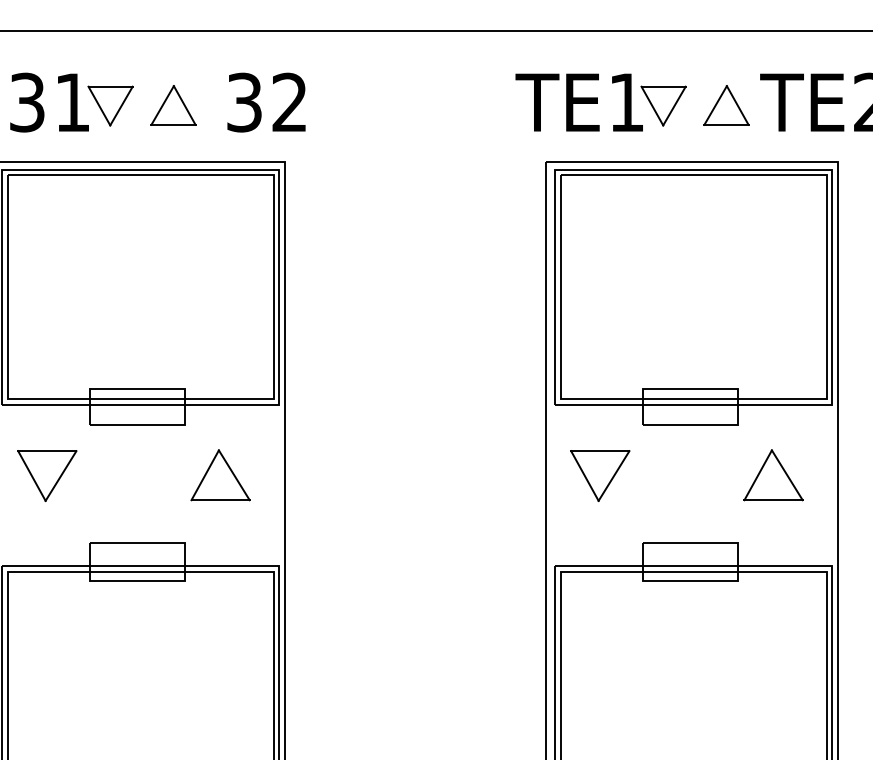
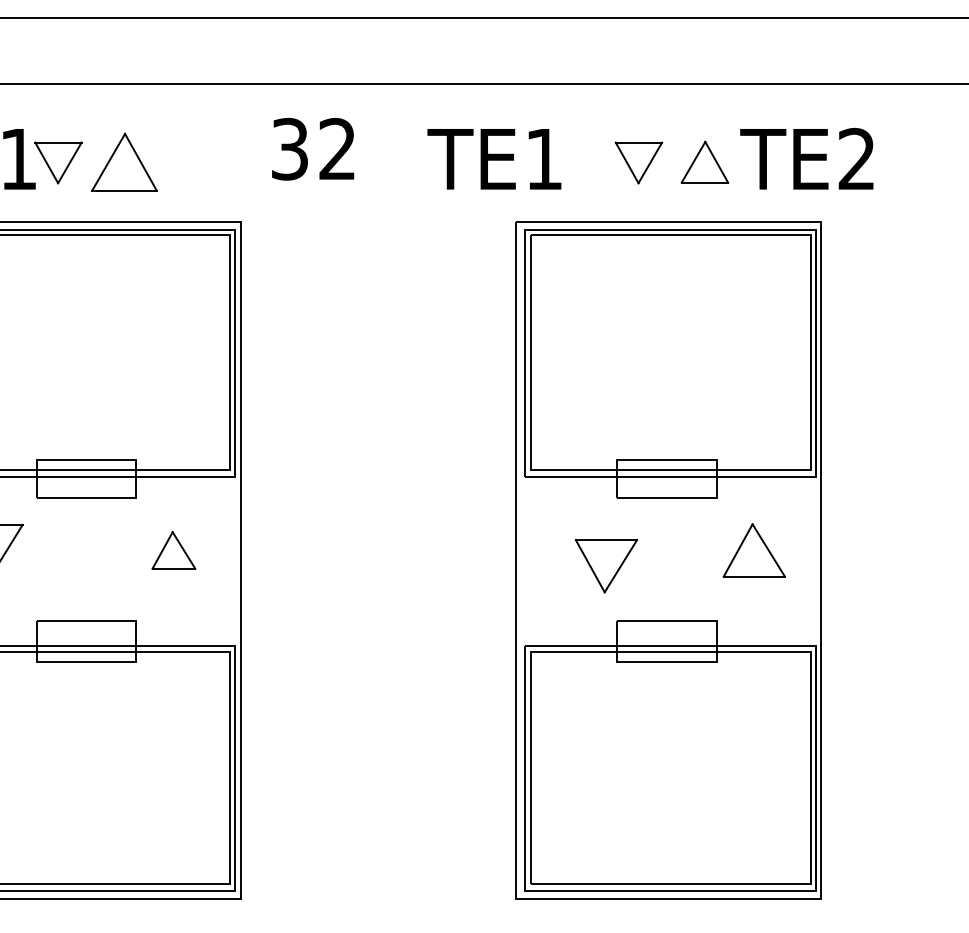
text: (266, 101) -> (313, 148), moved
text: (579, 102) -> (494, 159), moved
part: (173, 104) -> (124, 161), size x1.4
part: (220, 475) -> (173, 550), size x0.7
part: (599, 476) -> (605, 566), moved

